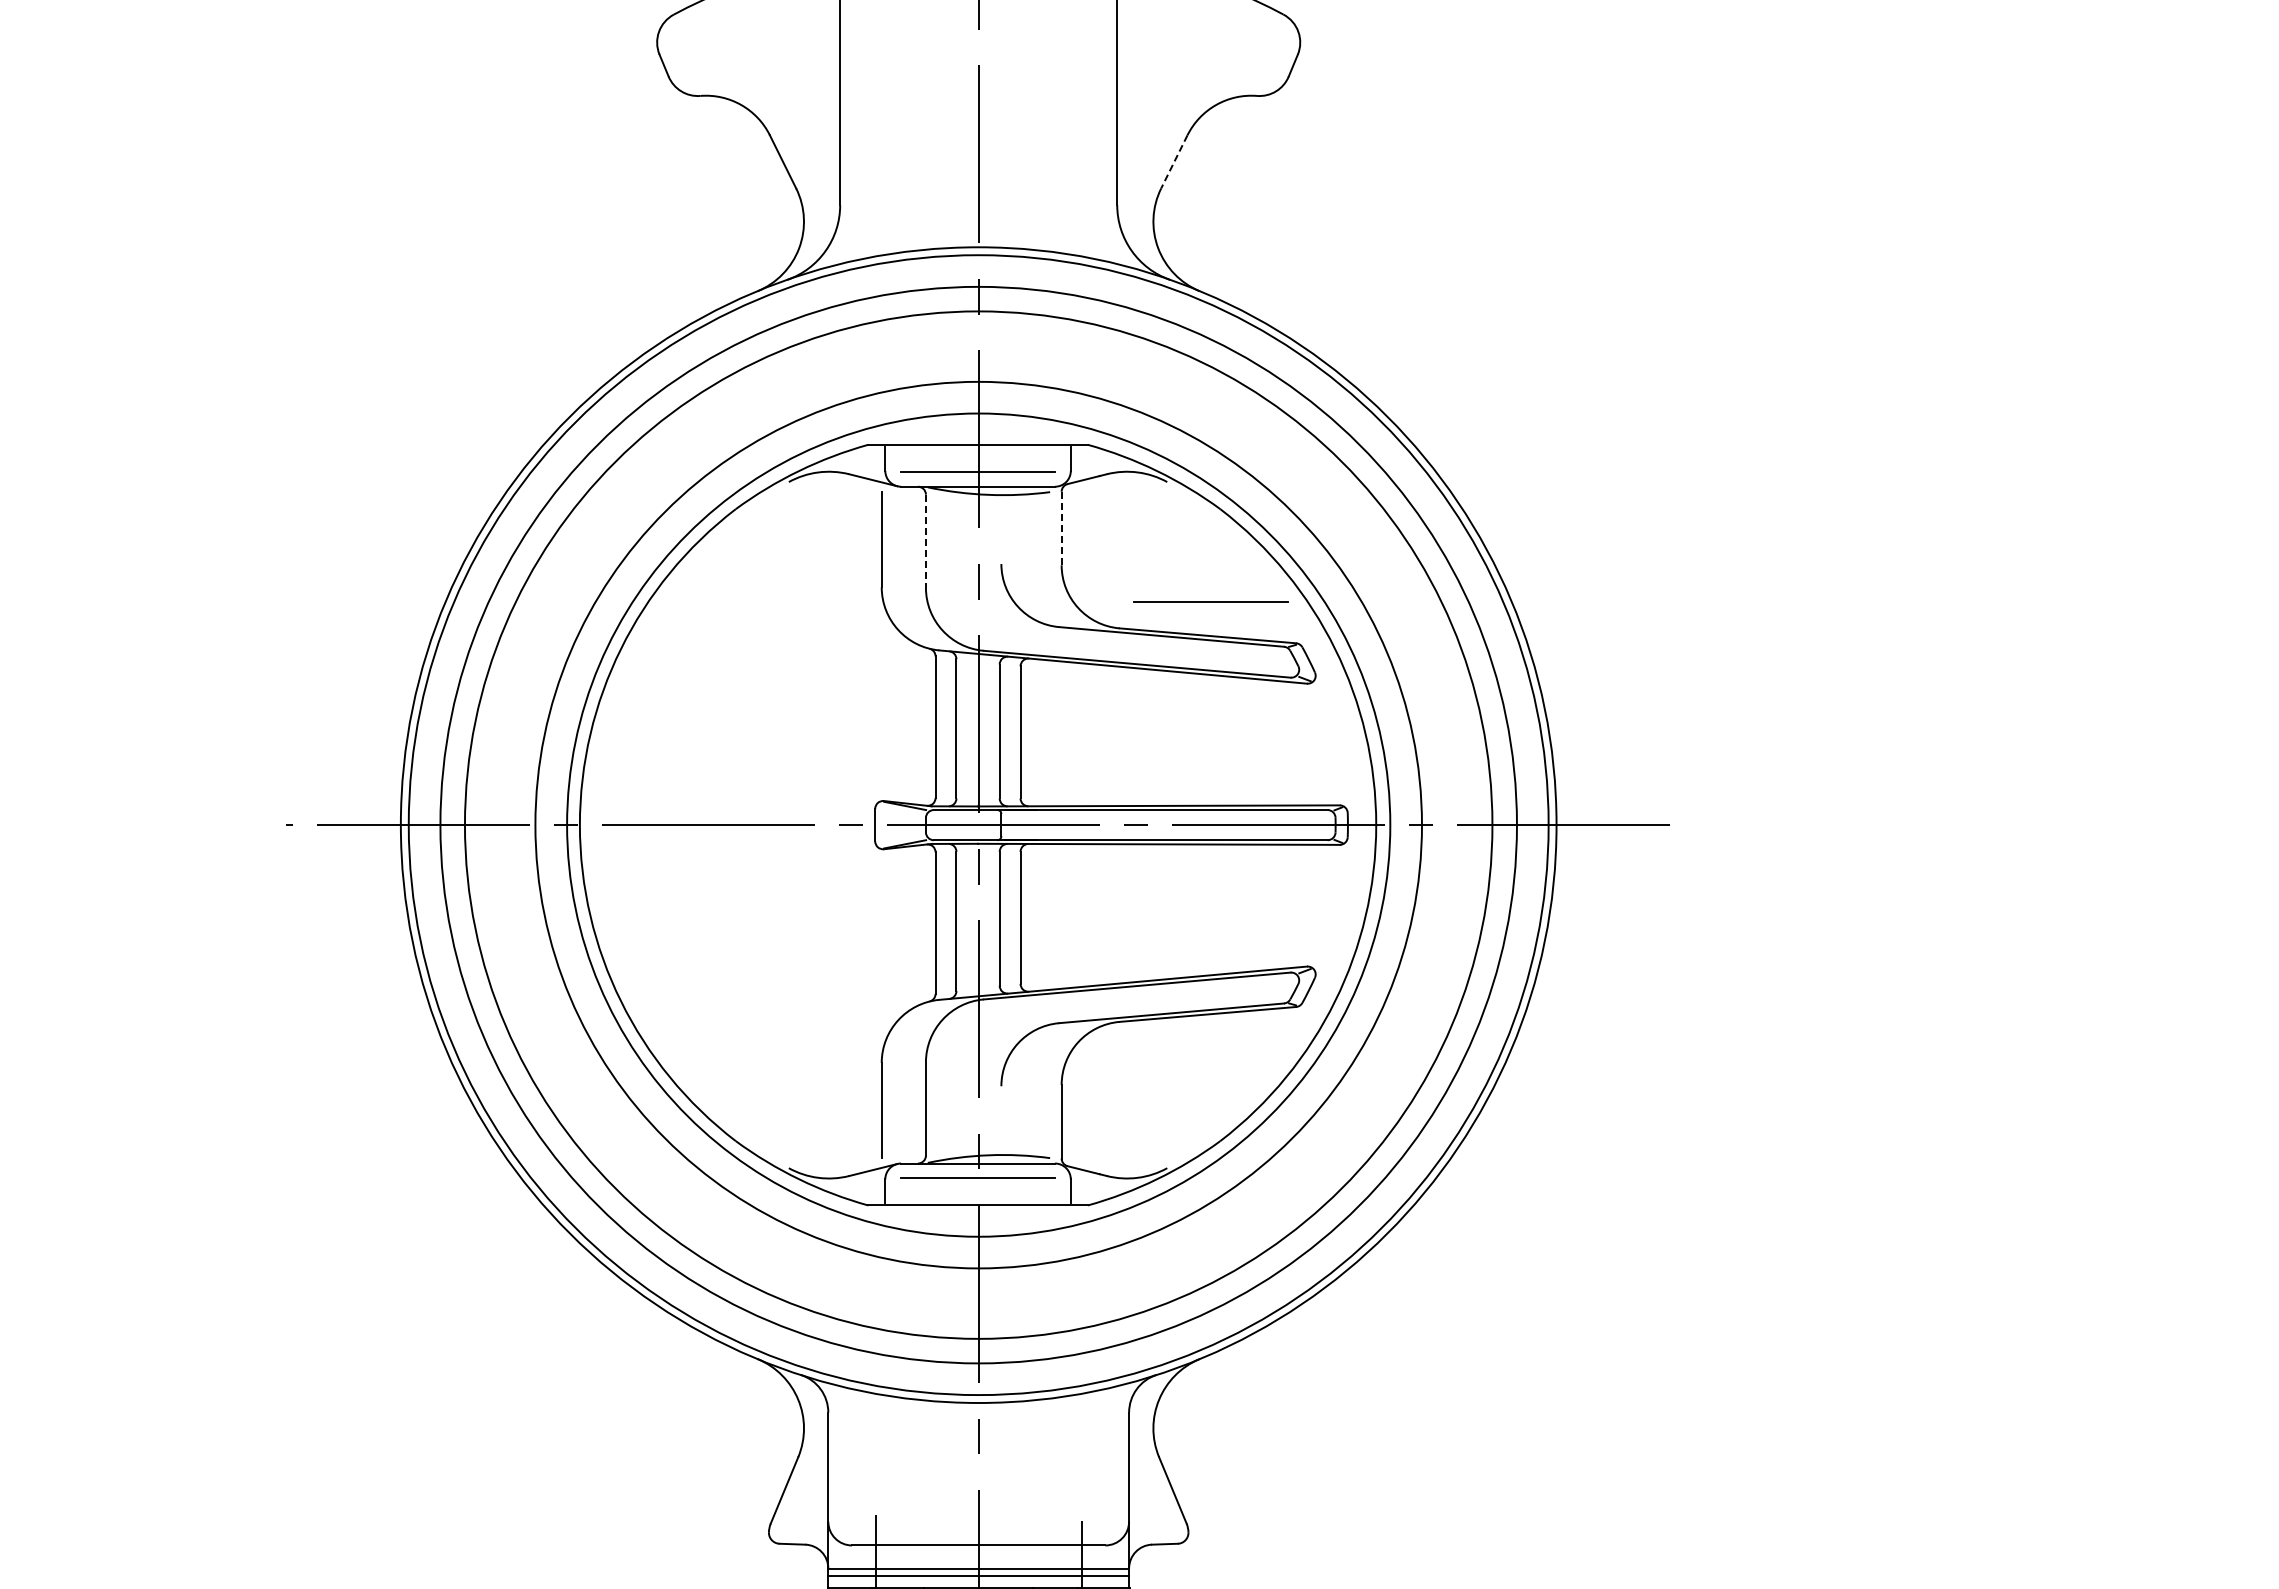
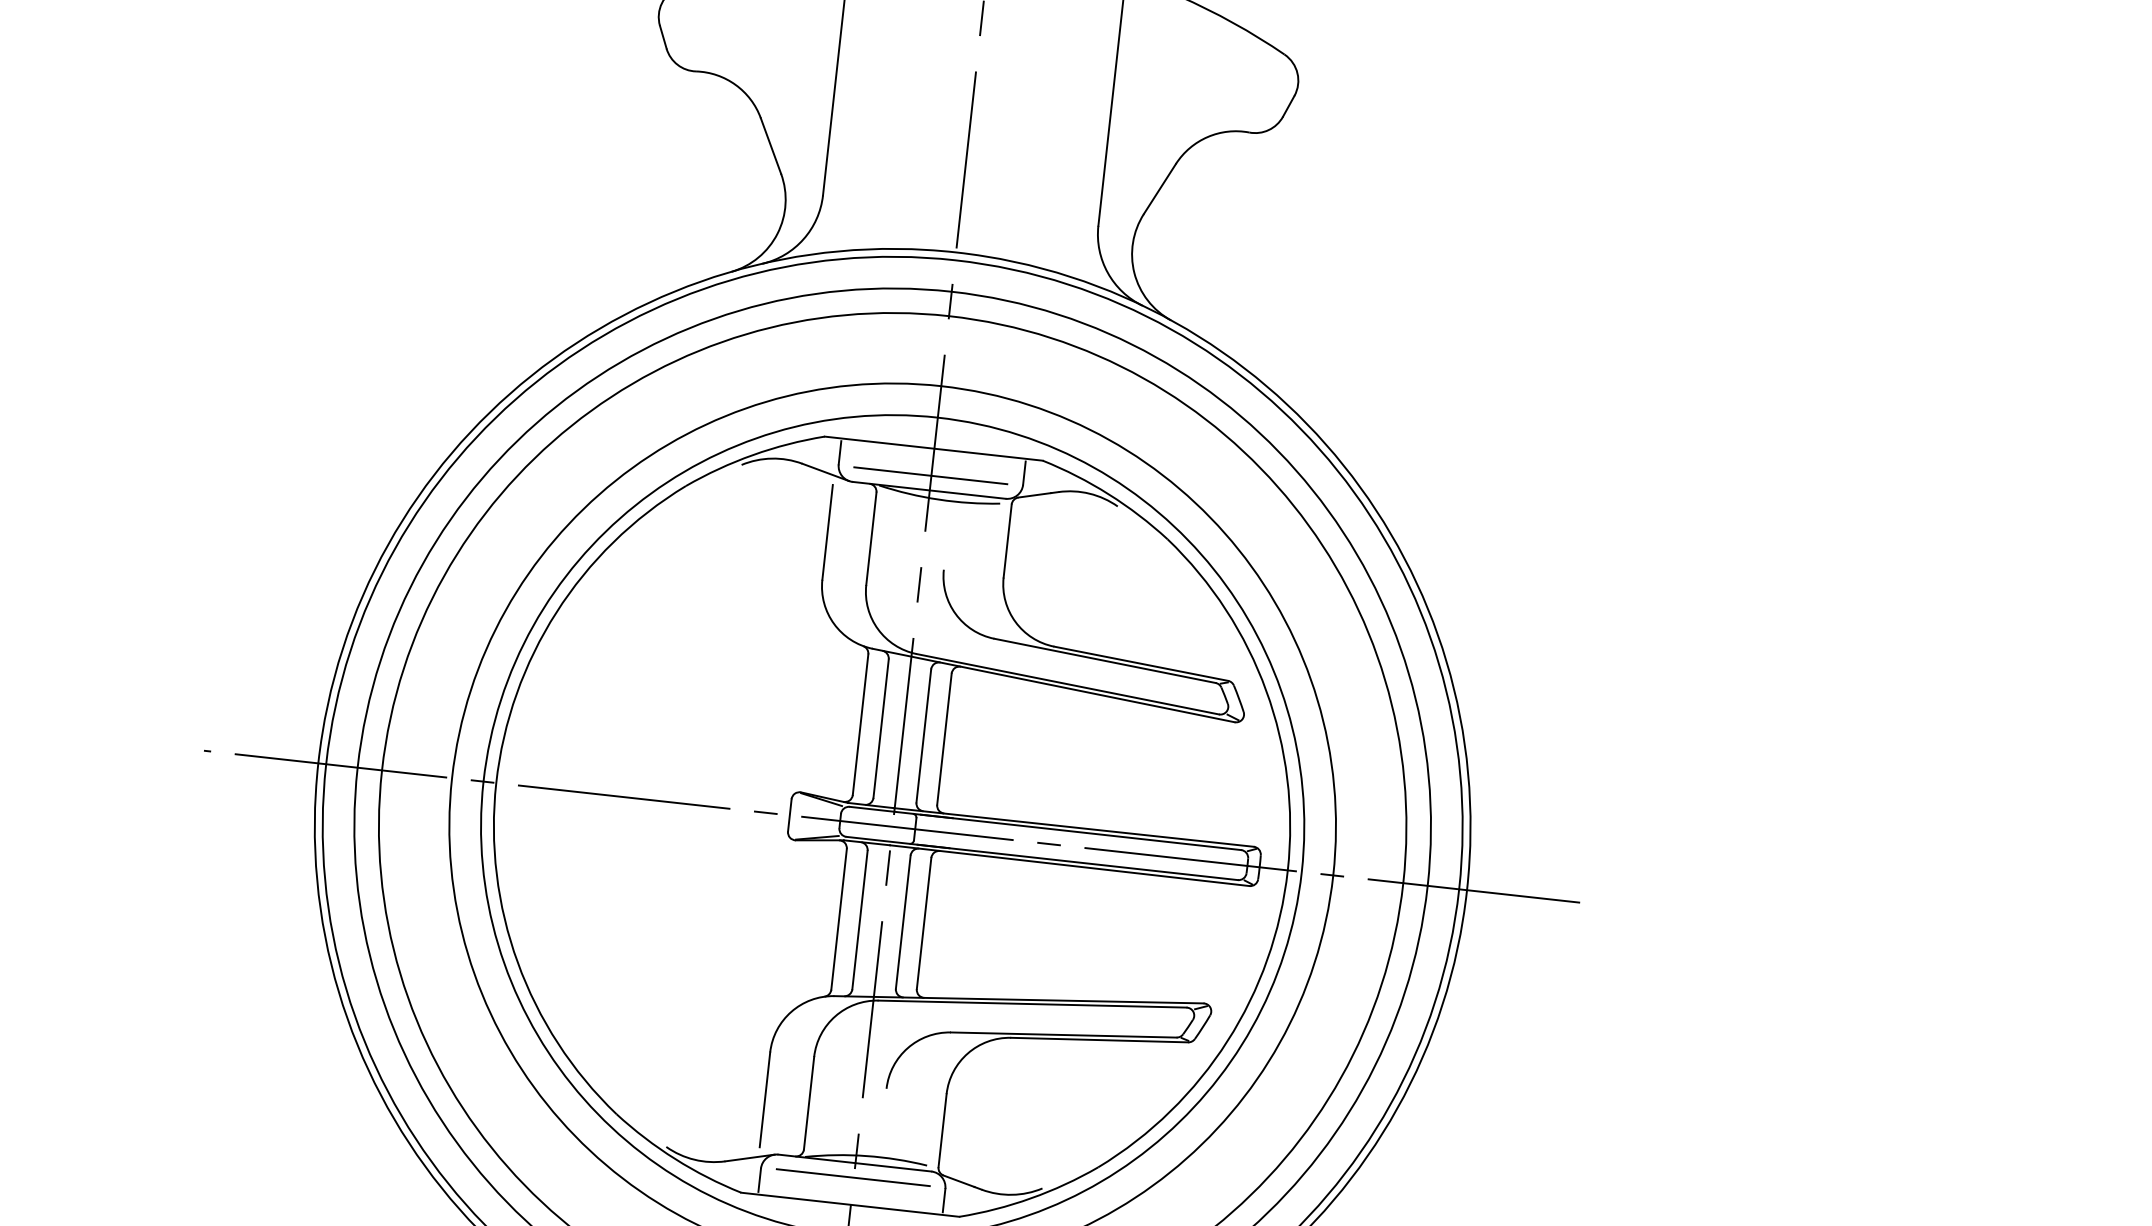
line: (1174, 161) -> (1160, 188), dashed -> solid
line: (1061, 528) -> (1007, 541), dashed -> solid
line: (925, 541) -> (870, 539), dashed -> solid
line: (1210, 601) -> (1147, 629), removed

